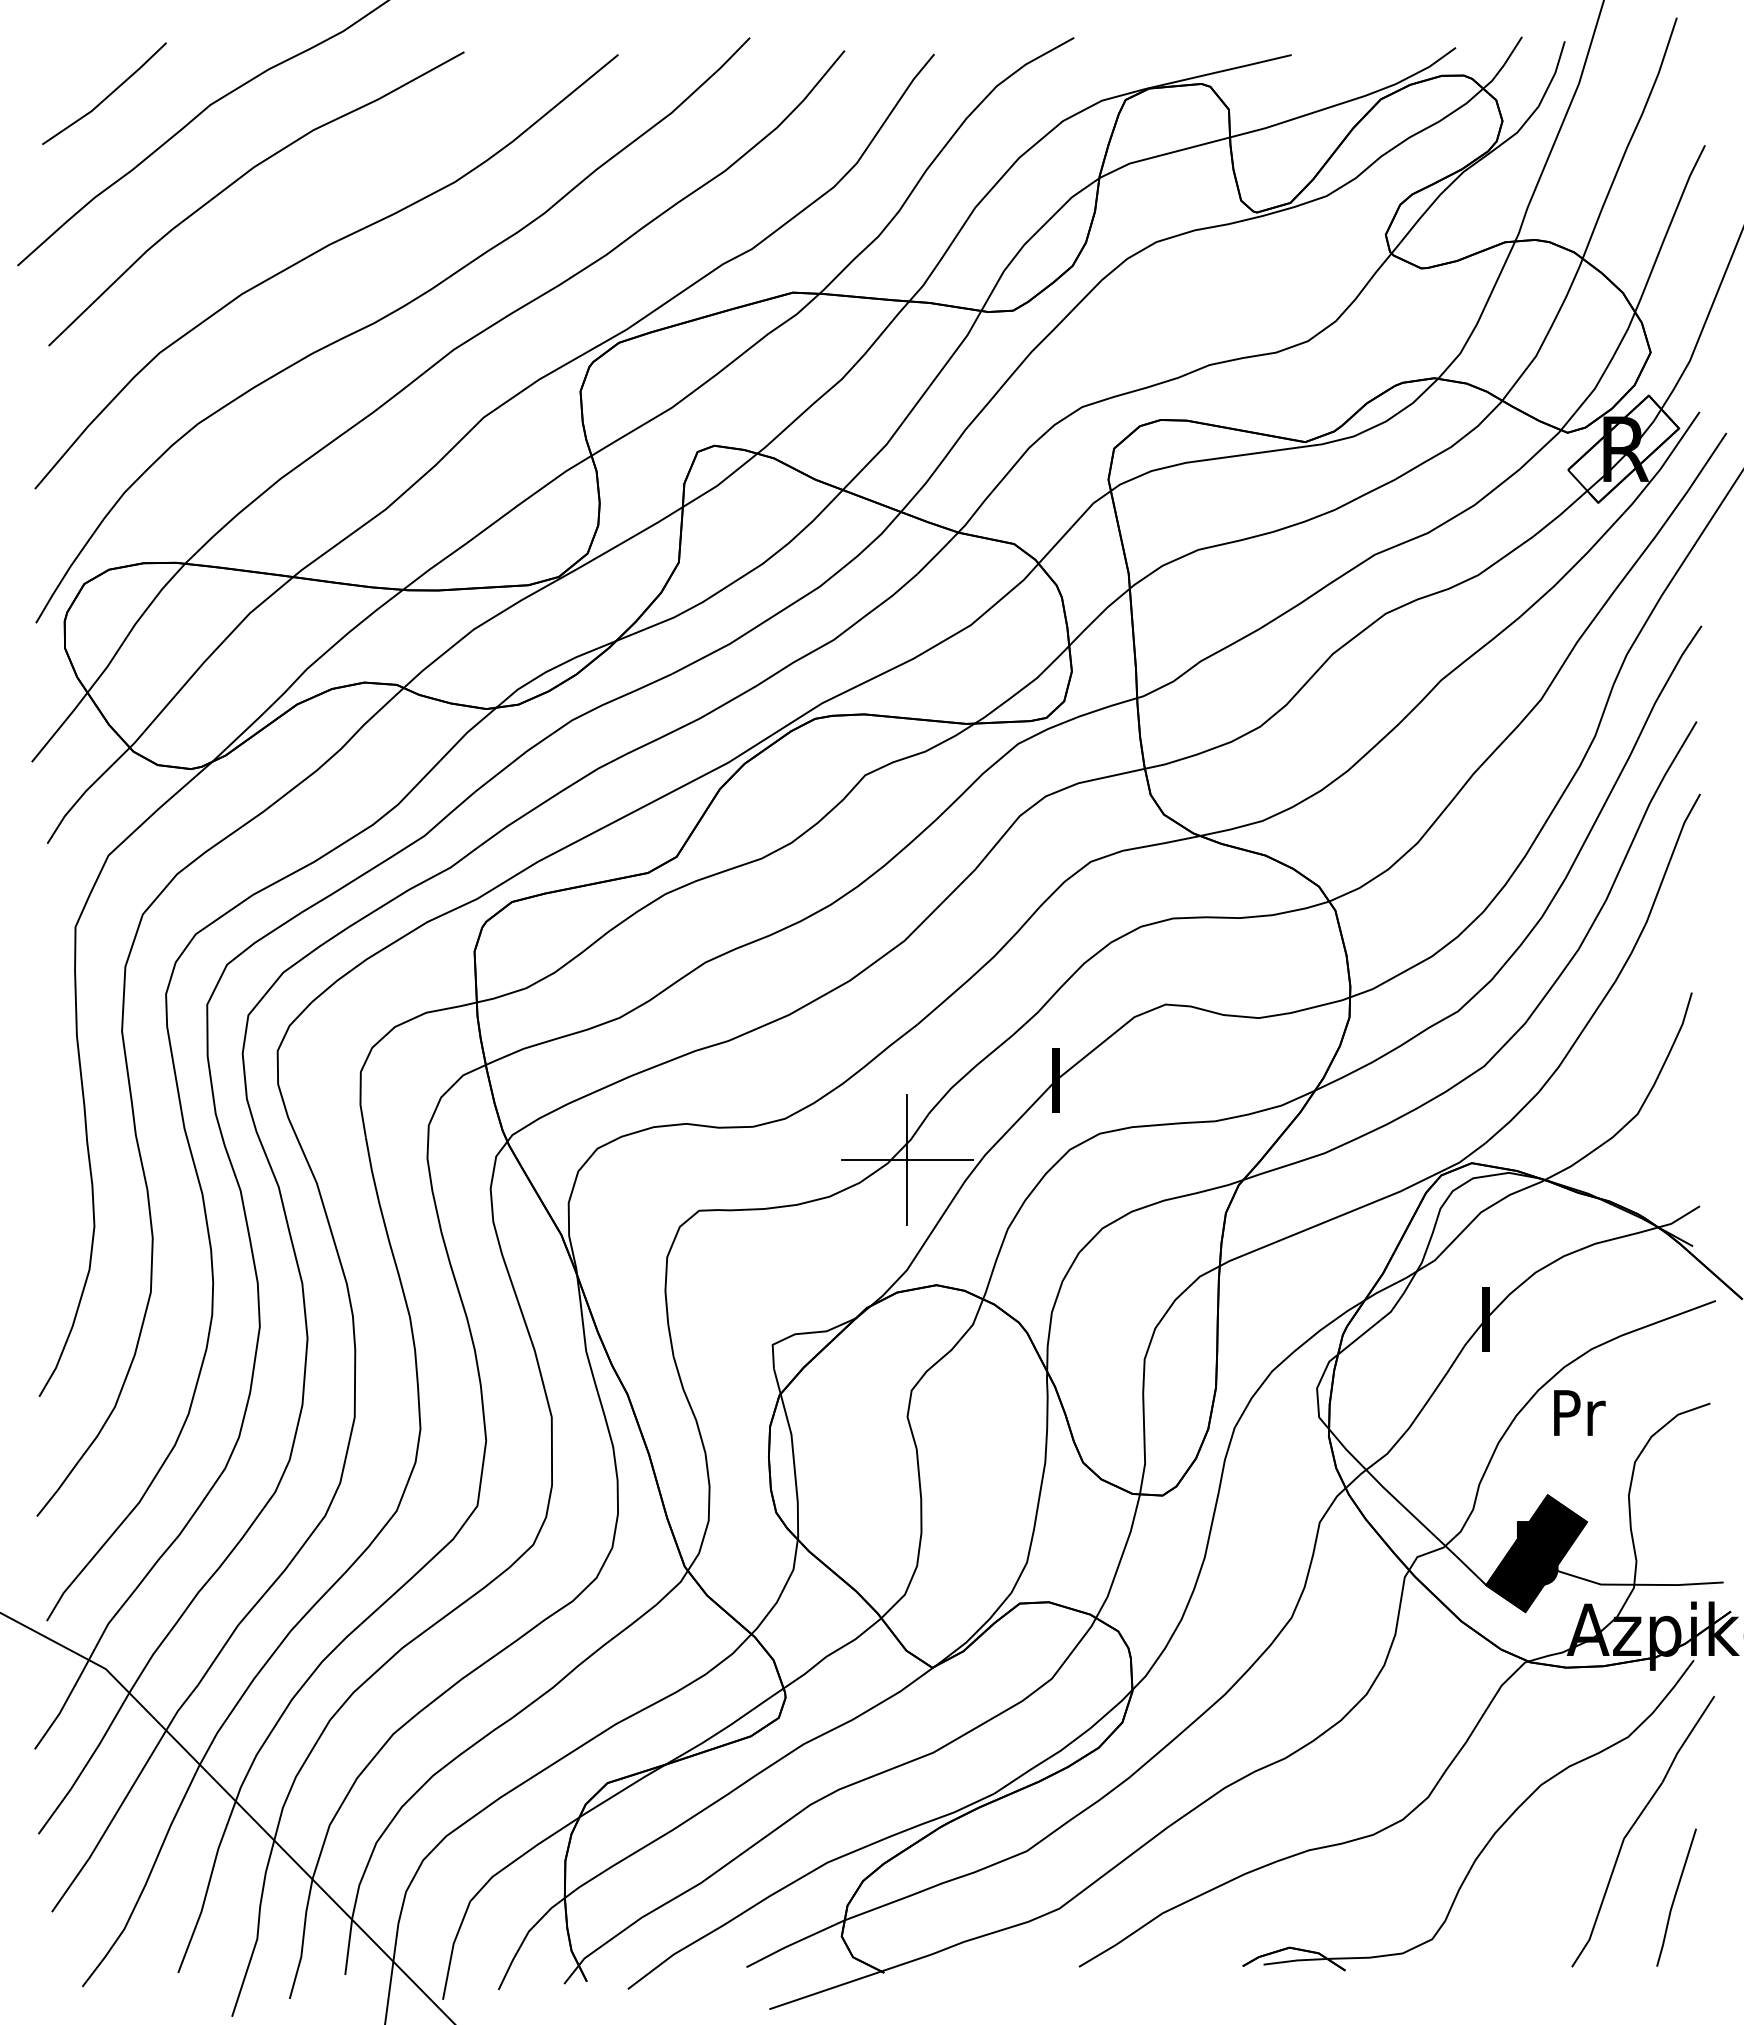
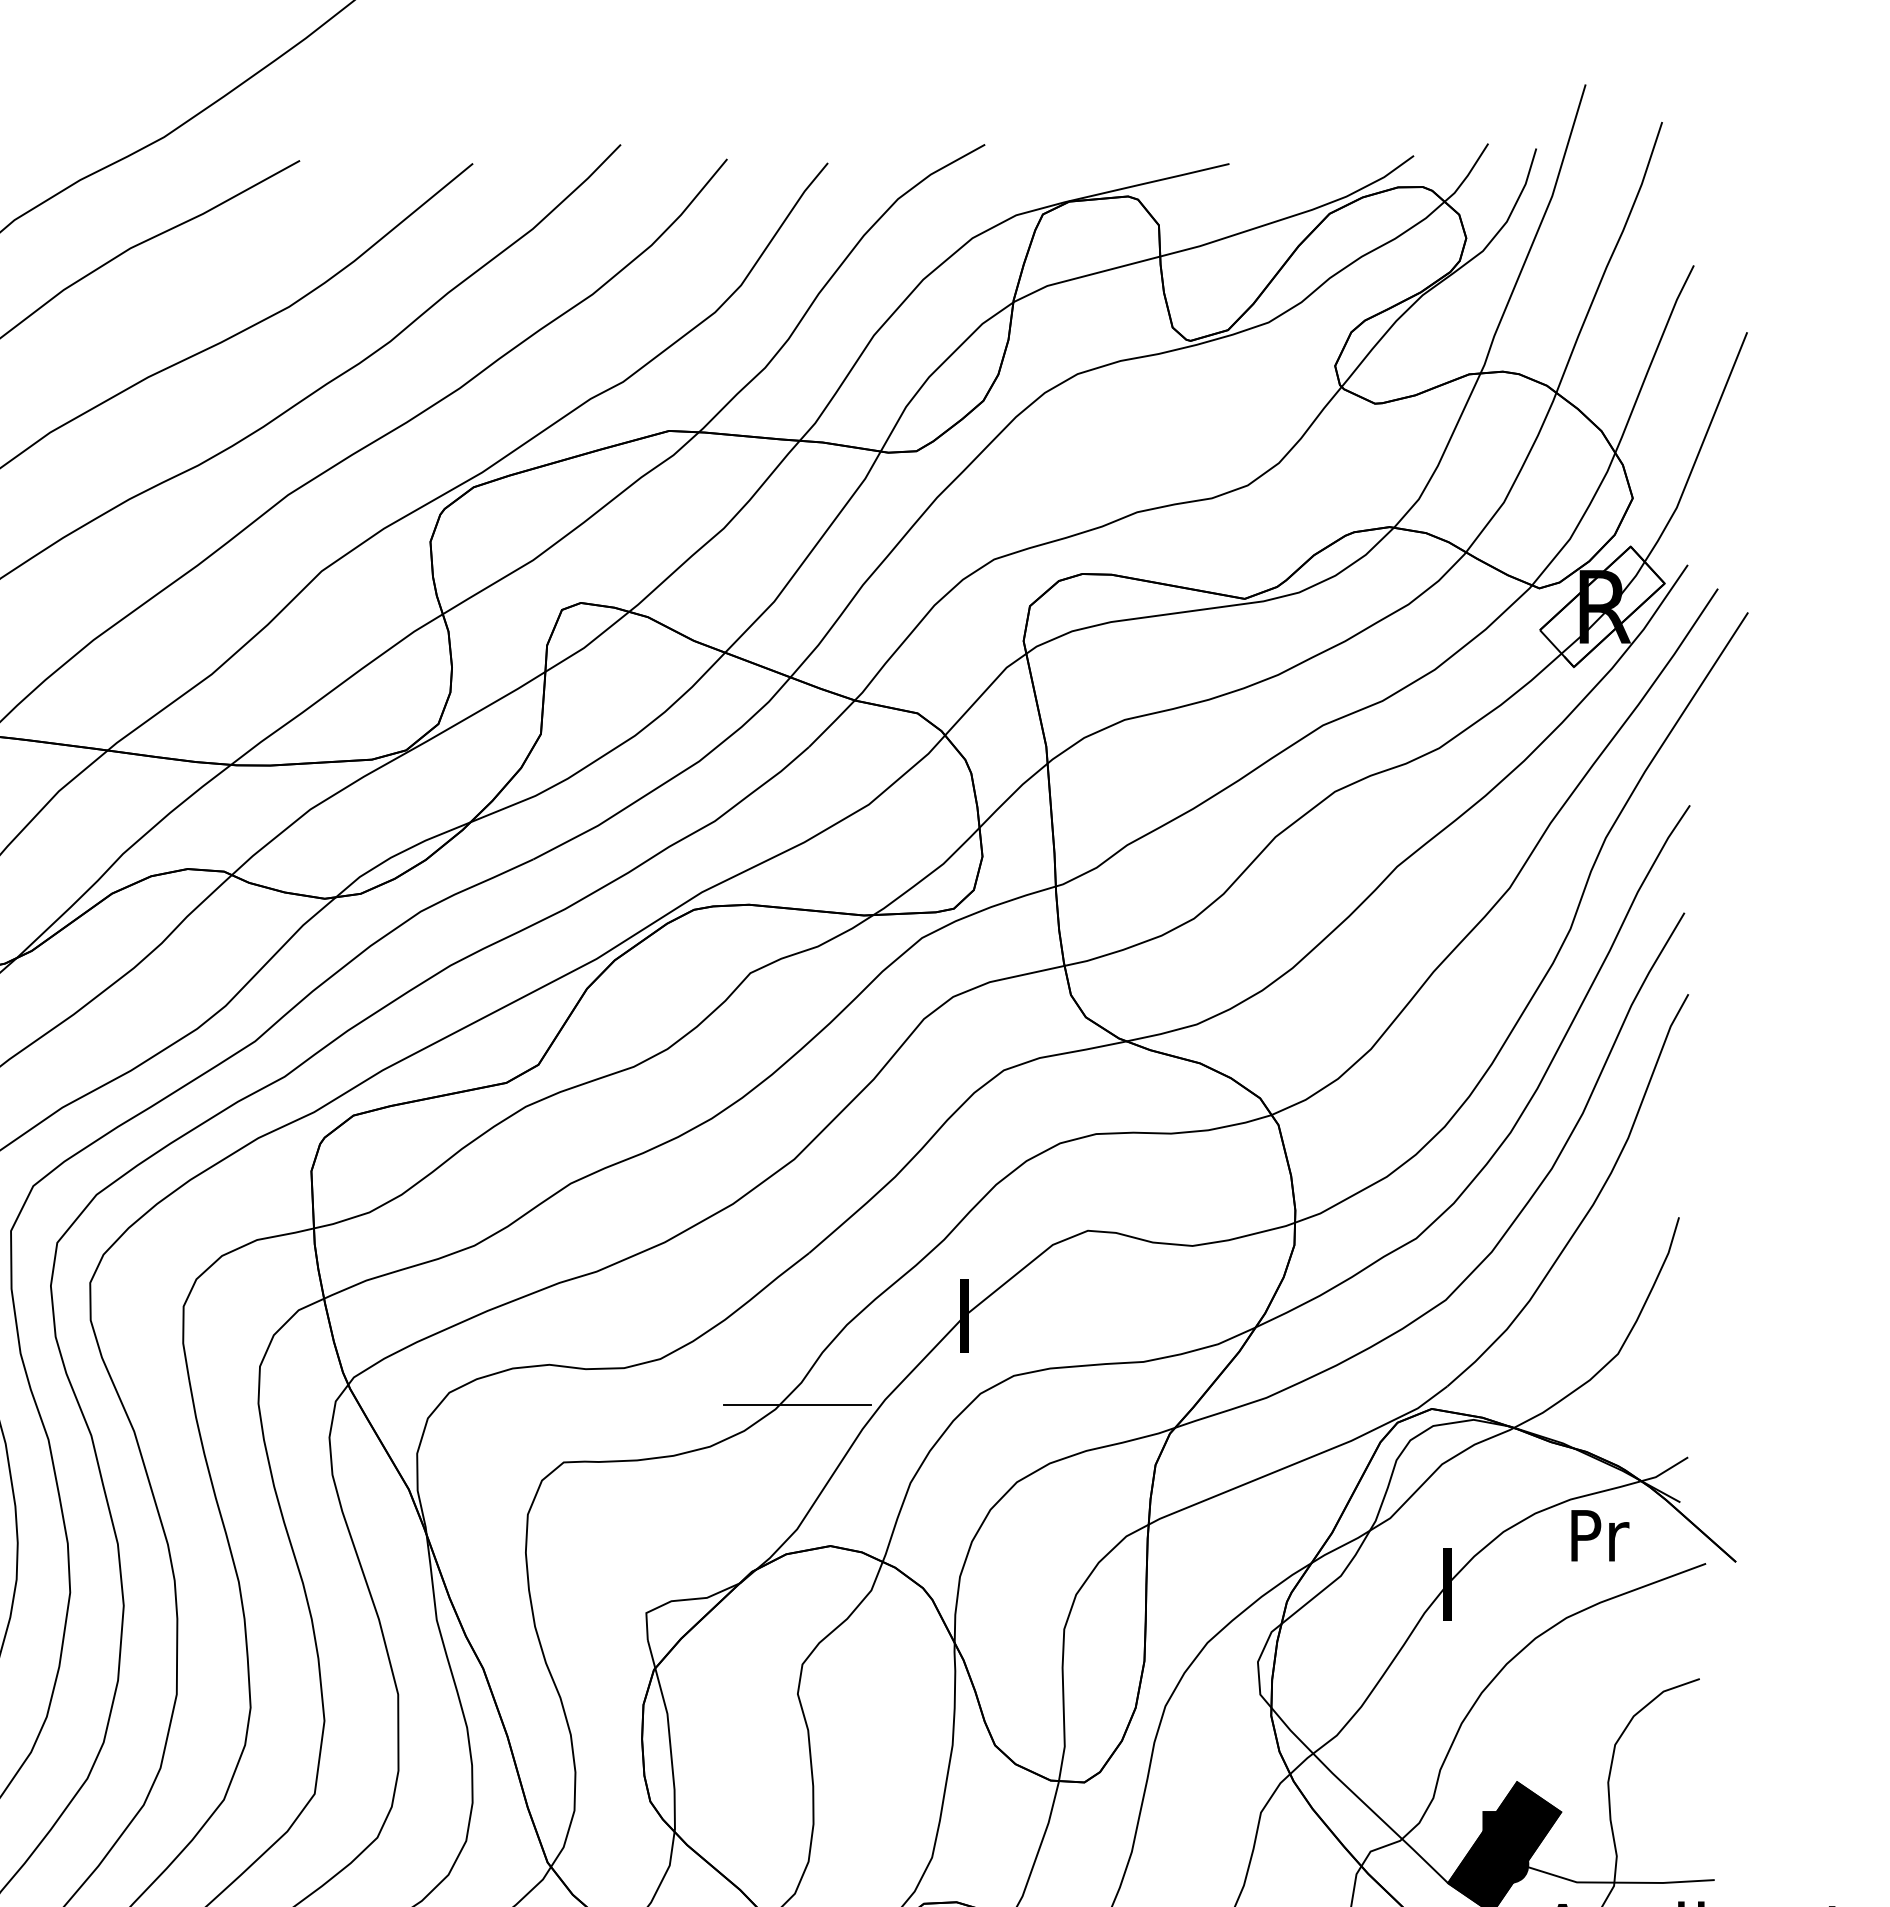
line: (907, 1159) -> (797, 1404), removed
text: (1579, 1412) -> (1599, 1535), moved

